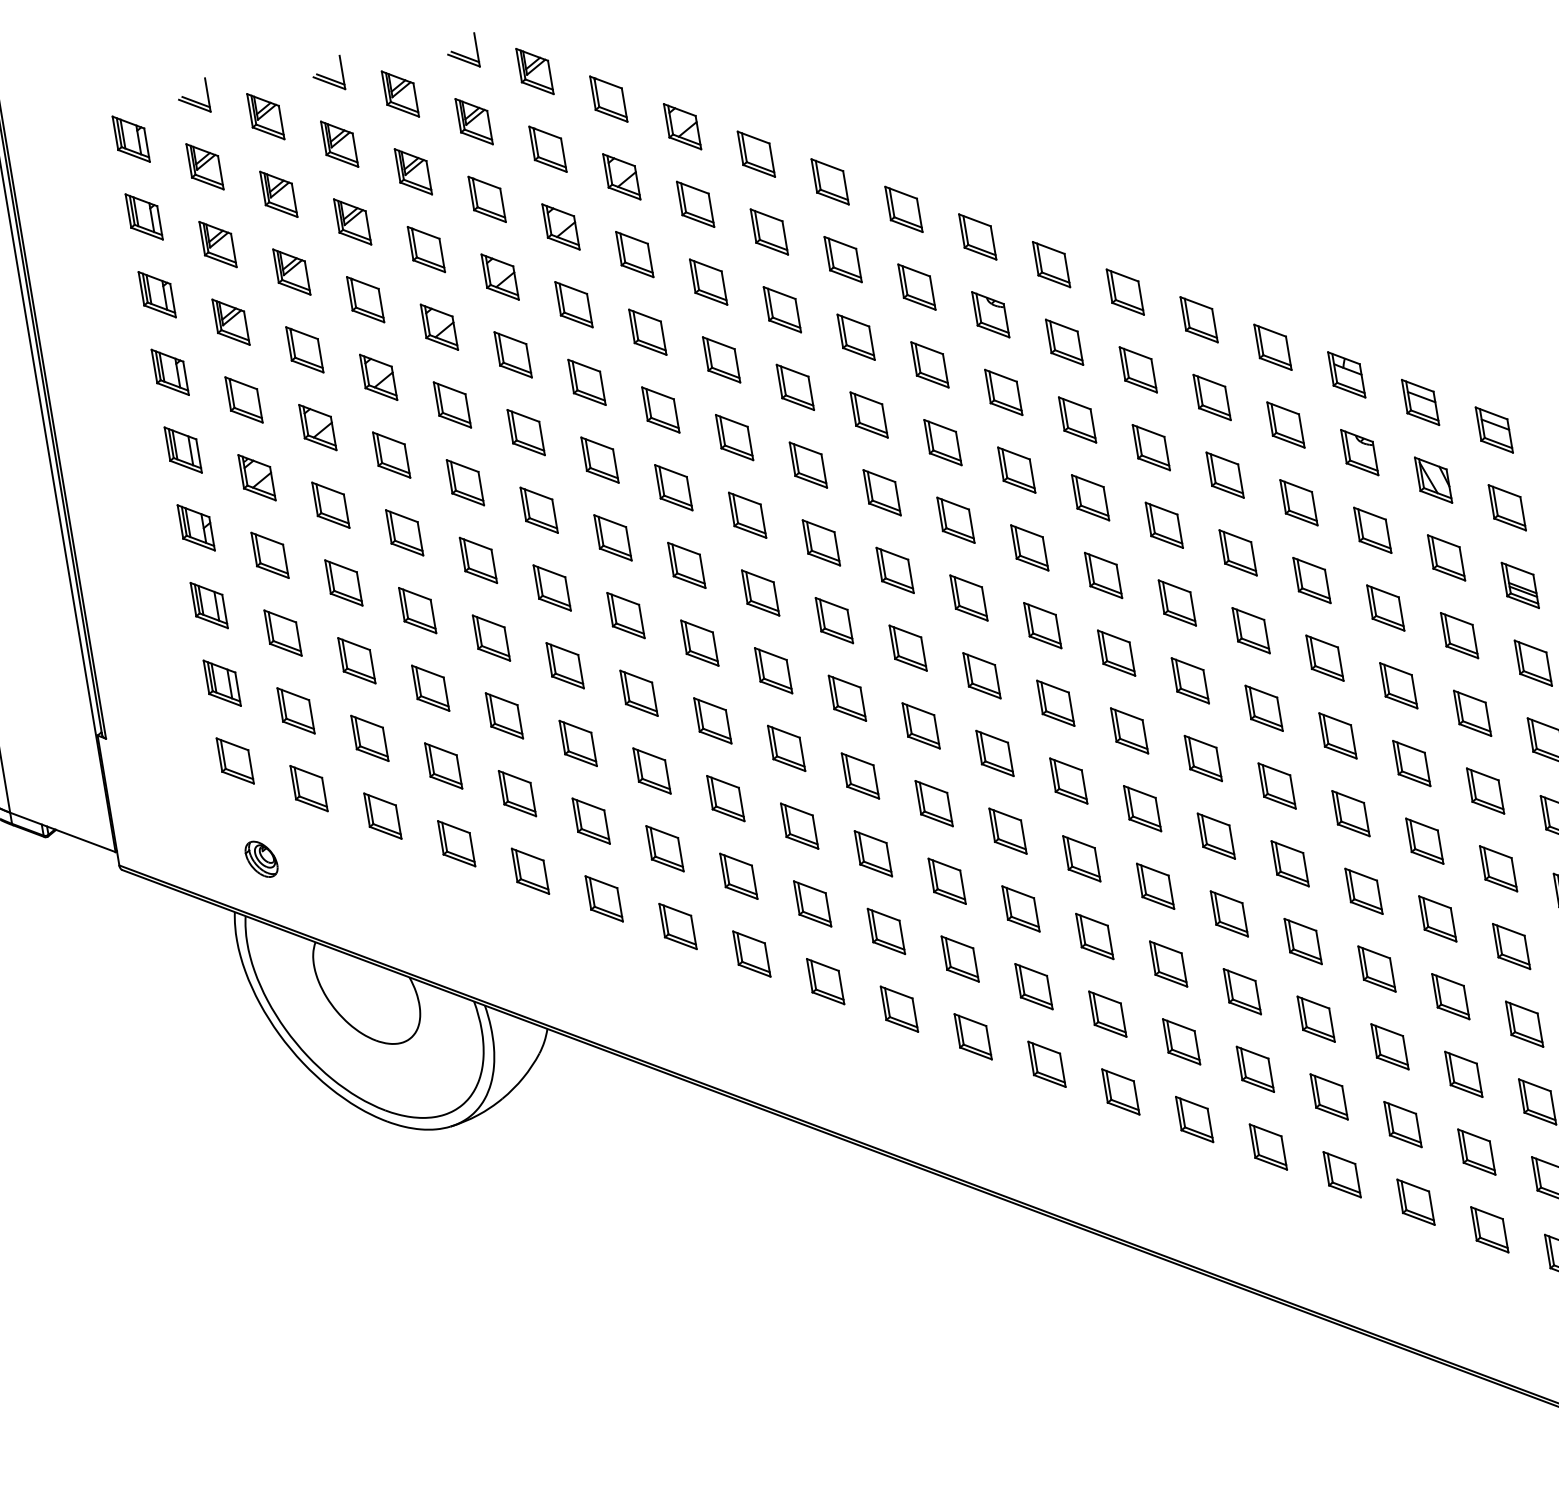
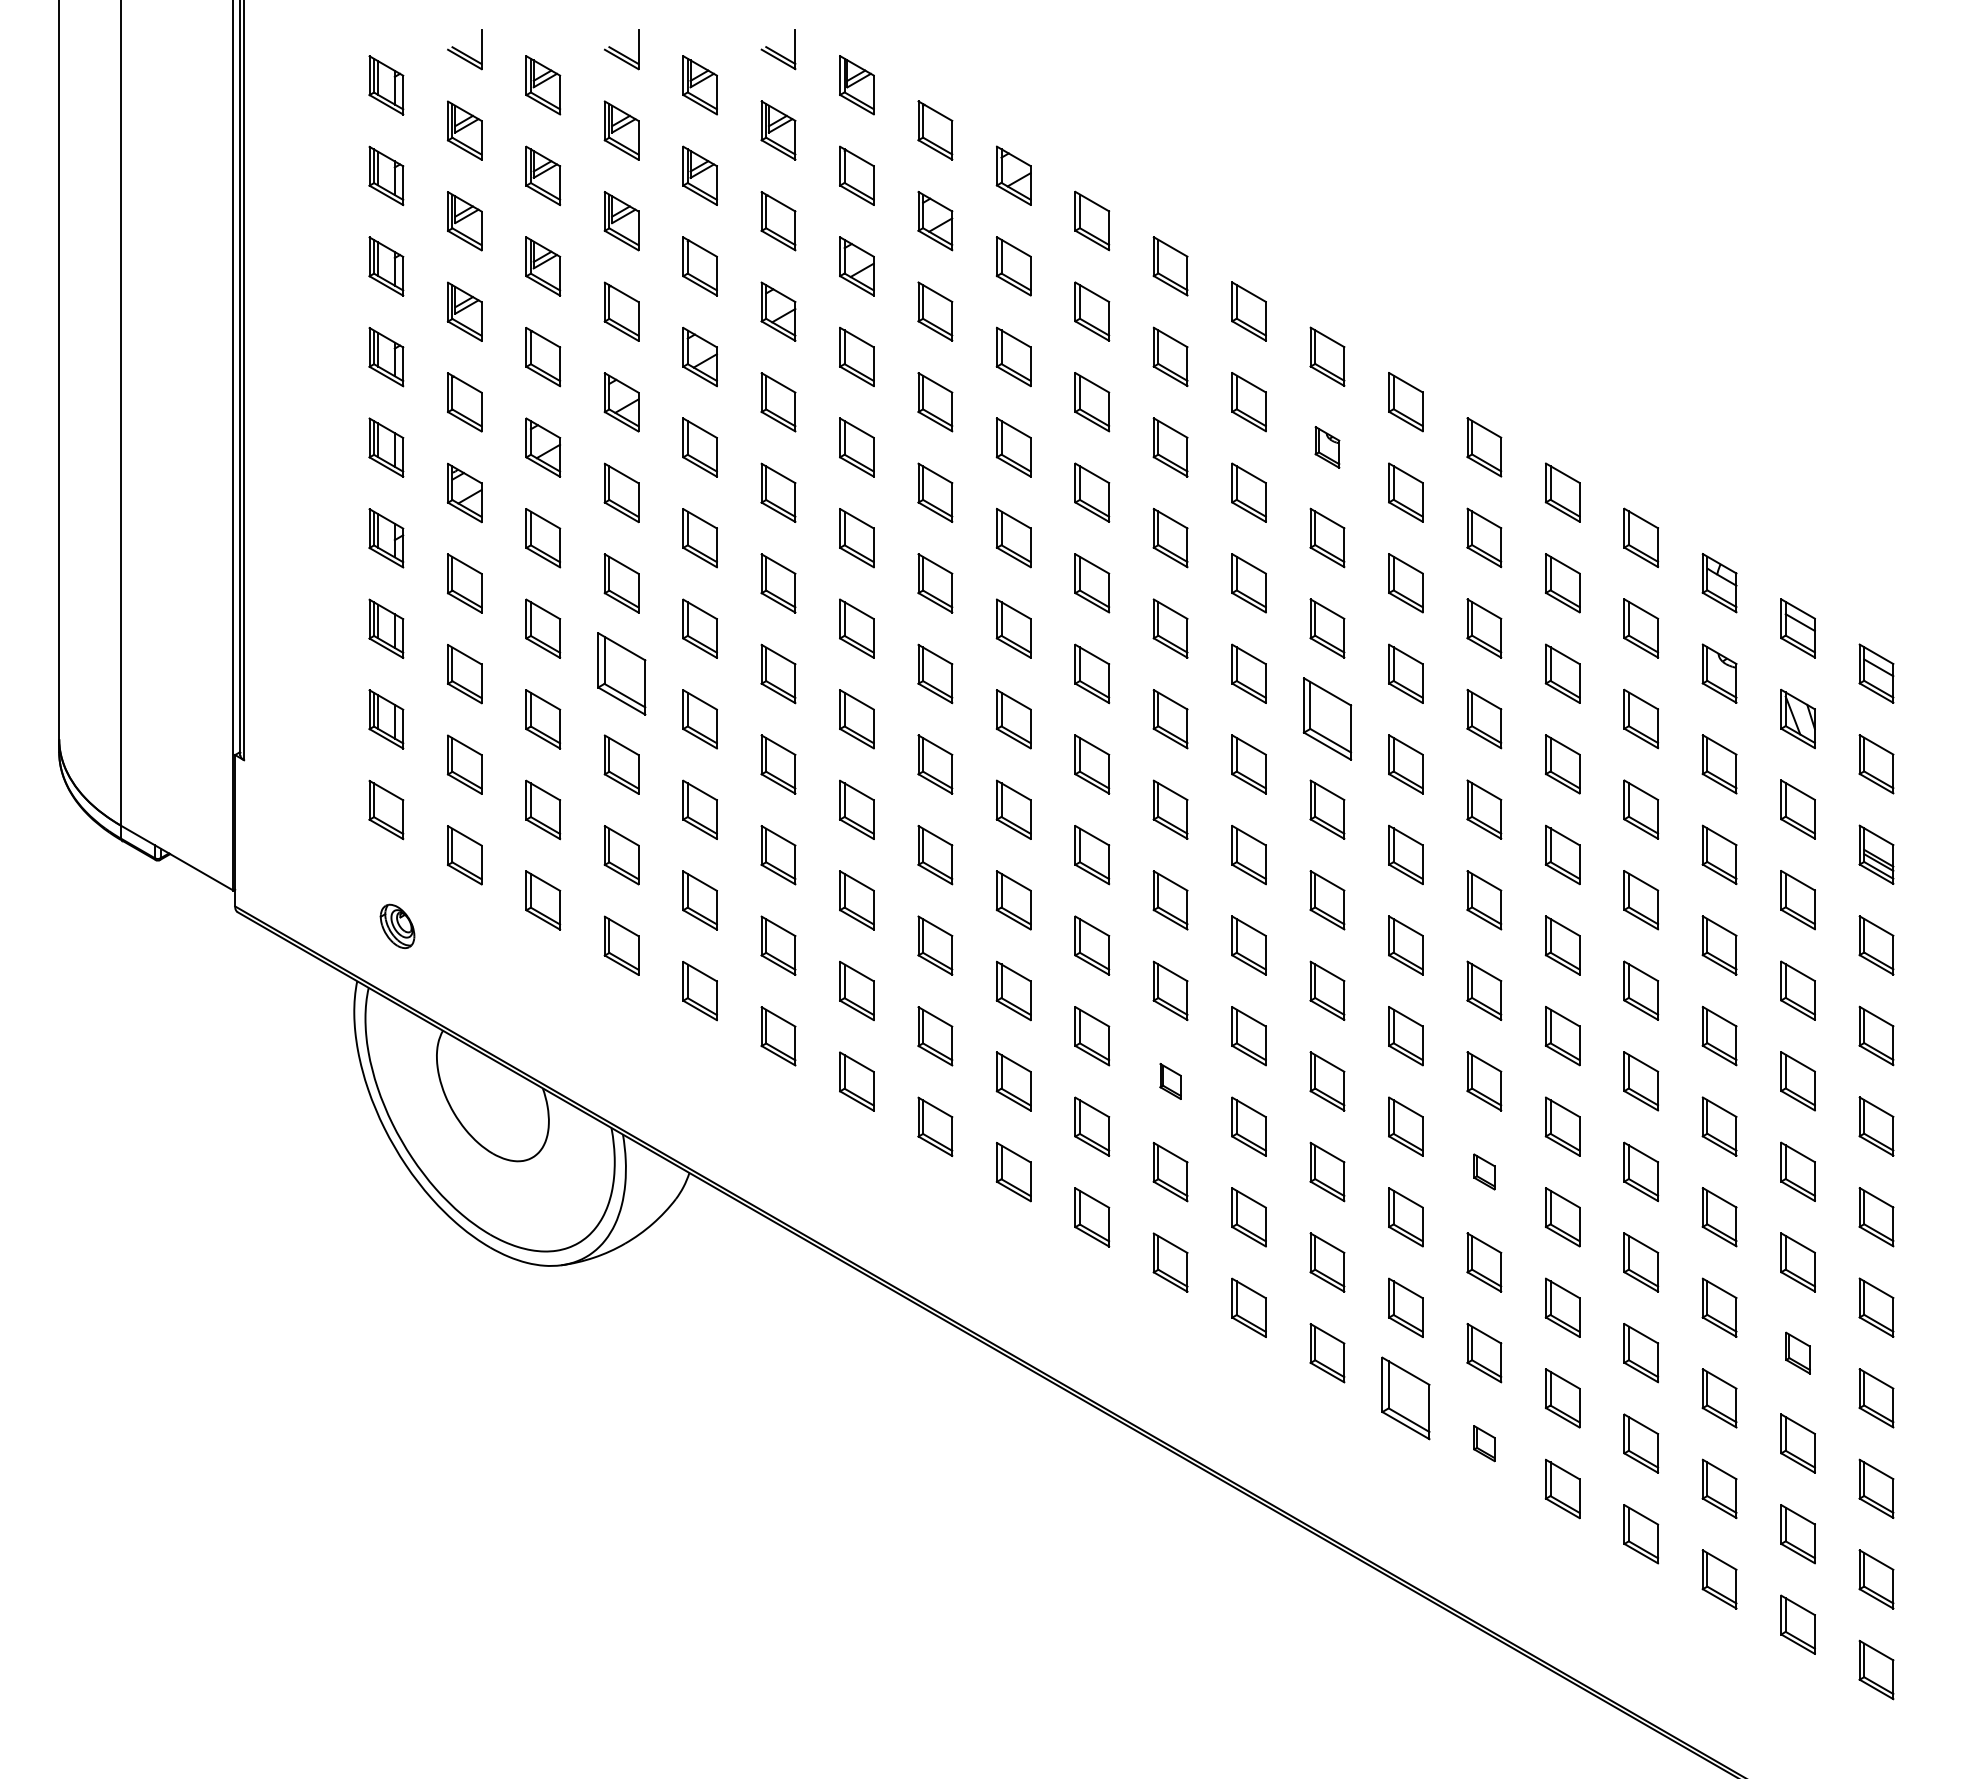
part: (990, 314) -> (1327, 447), size x0.7
part: (1029, 548) -> (1327, 719), size x1.4
part: (417, 610) -> (621, 674), size x1.4
part: (947, 881) -> (1170, 1081), size x0.6
part: (1229, 913) -> (1484, 1171), size x0.6
part: (1524, 1024) -> (1797, 1353), size x0.7
part: (1194, 1119) -> (1405, 1398), size x1.4
part: (1268, 1146) -> (1484, 1443), size x0.6

